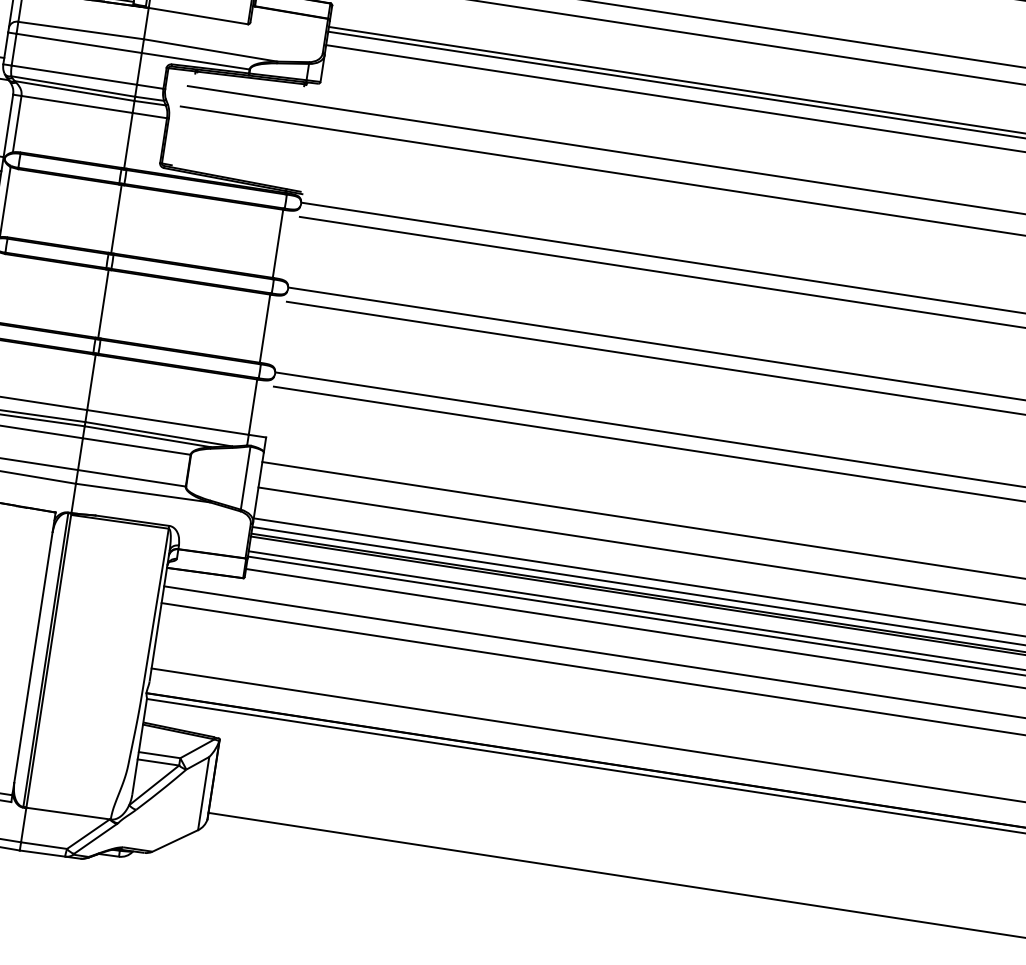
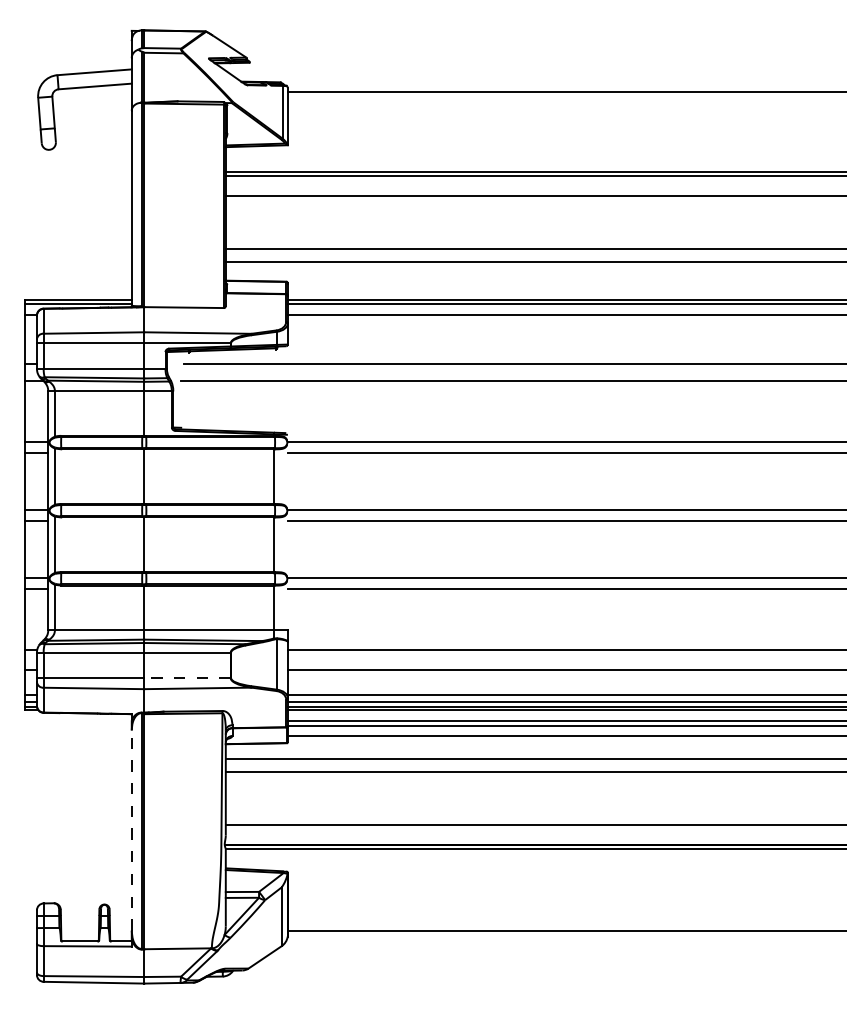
line: (131, 478) -> (187, 678), solid -> dashed
line: (33, 657) -> (131, 830), solid -> dashed

